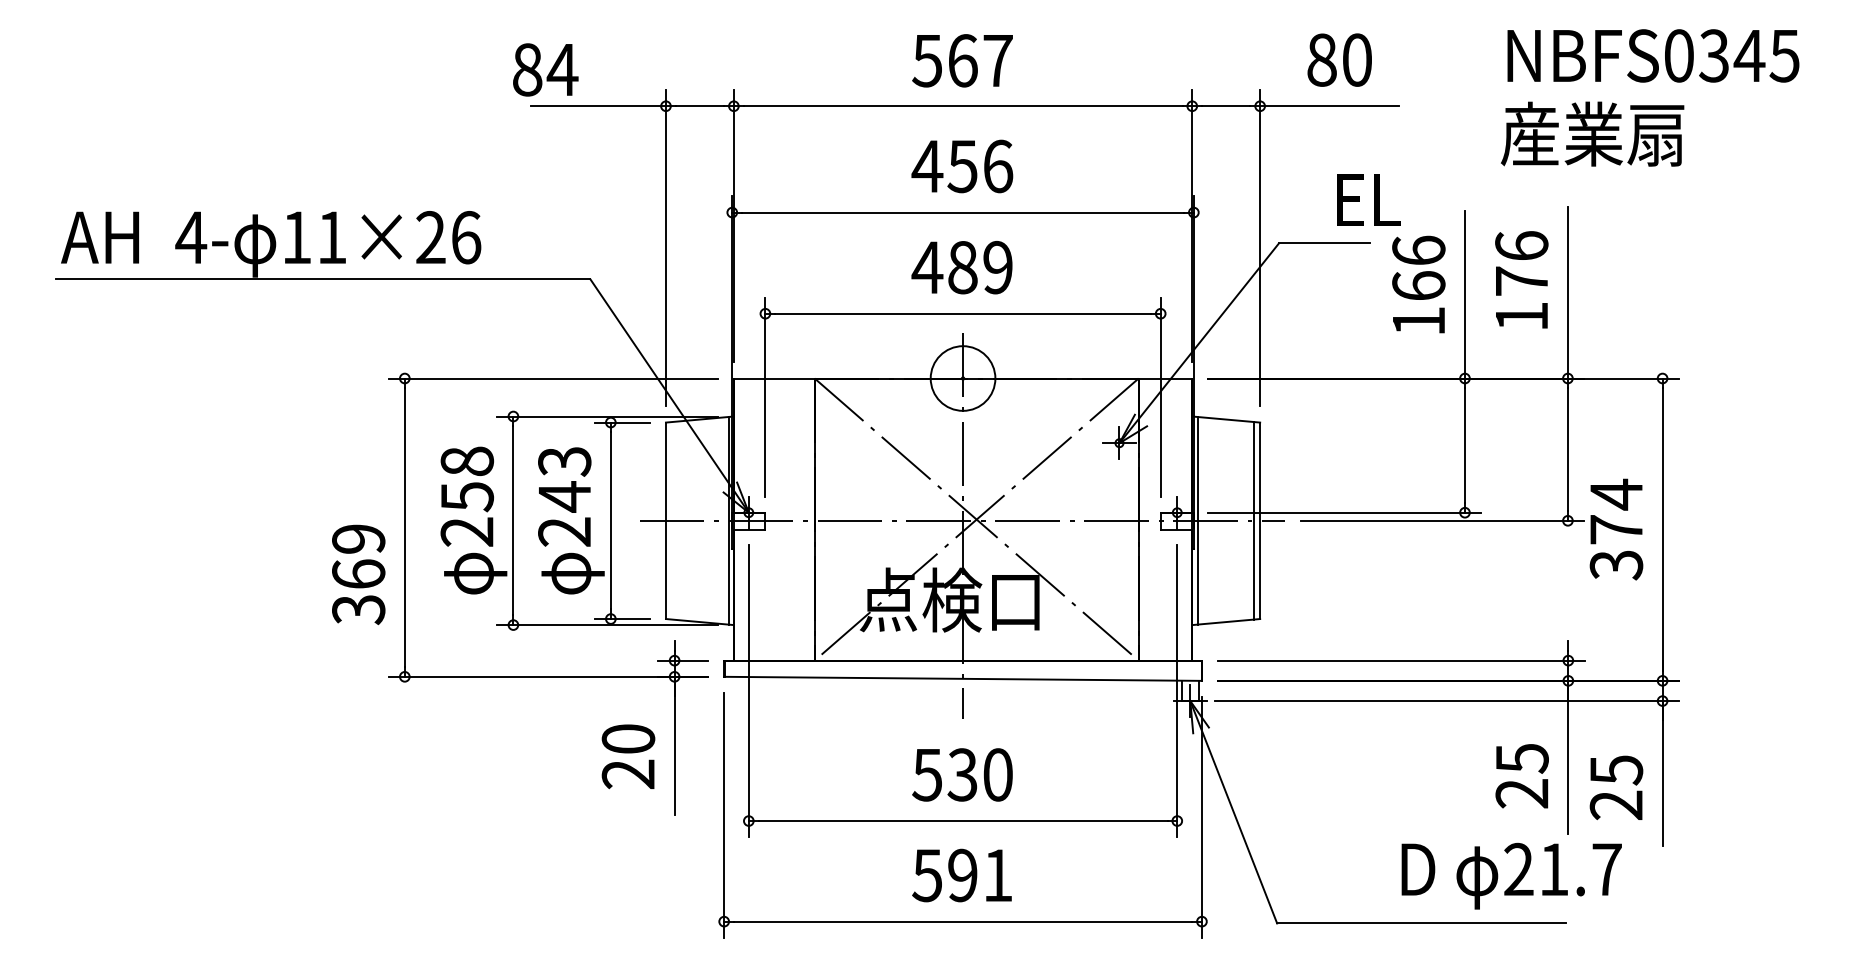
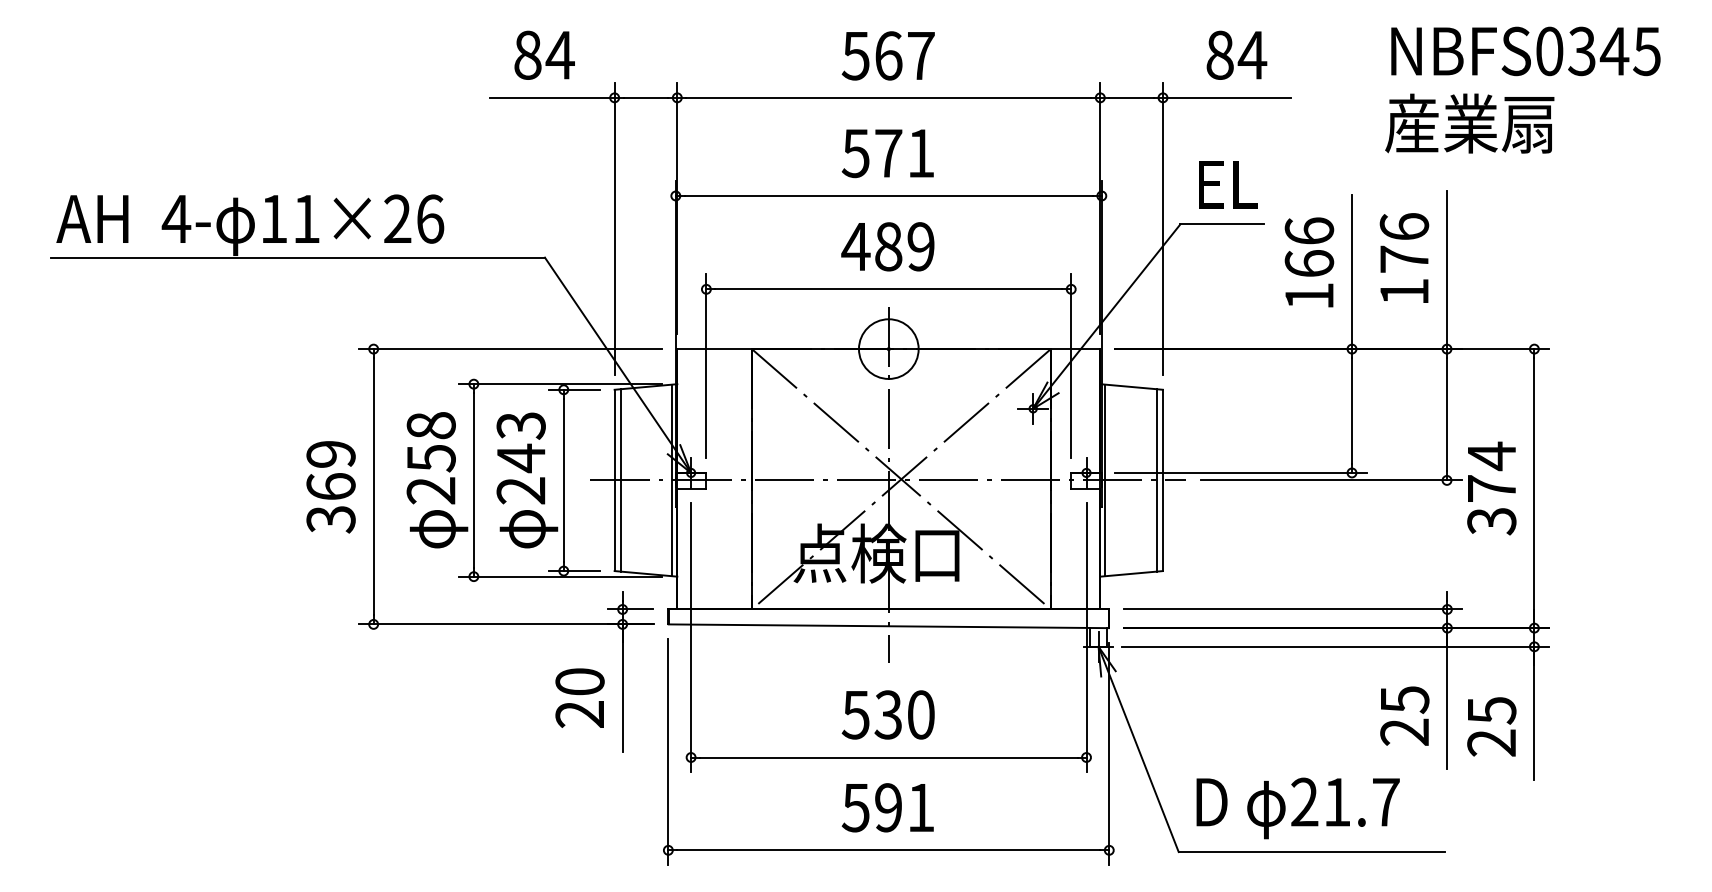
text: (1357, 59) -> (1252, 54), 80 -> 84
text: (545, 69) -> (544, 54), moved
text: (962, 166) -> (888, 153), 456 -> 571
text: (1369, 200) -> (1228, 184), moved
line: (672, 520) -> (620, 480), added
text: (358, 575) -> (330, 487), moved
text: (1511, 876) -> (1297, 808), moved

